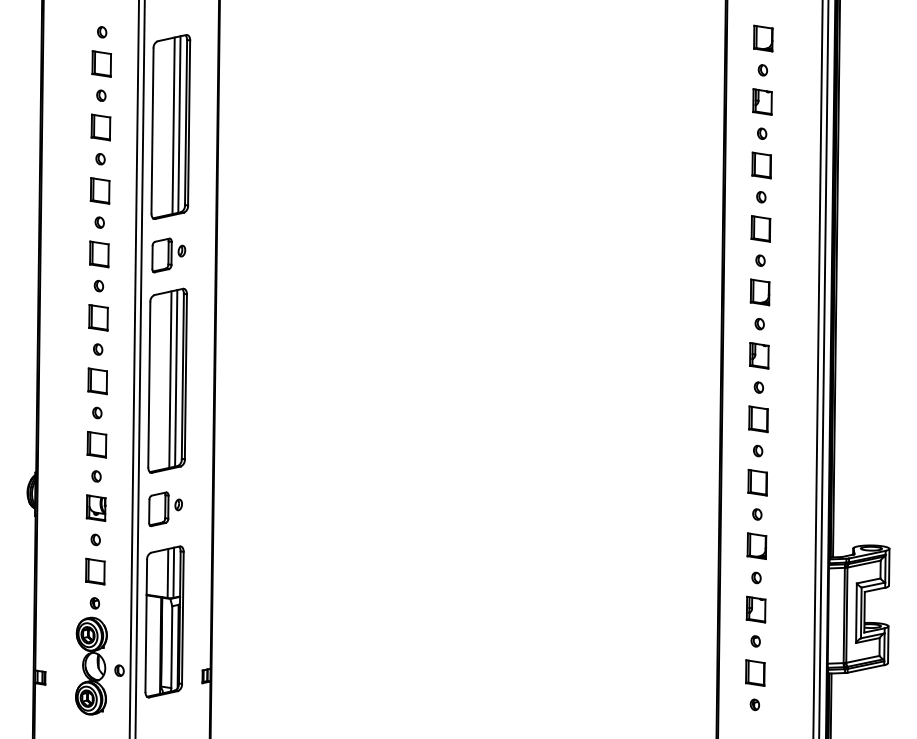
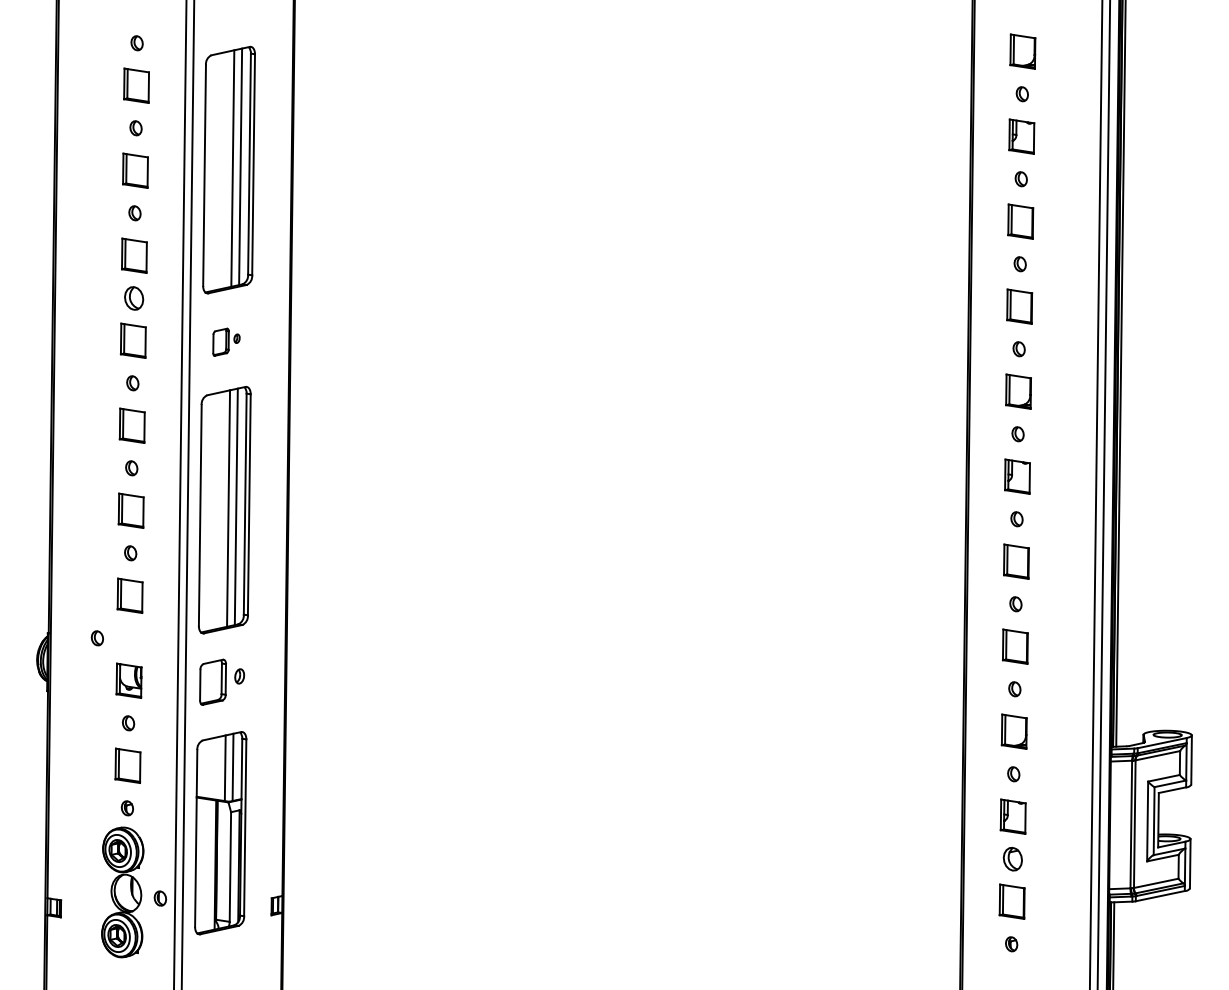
part: (99, 222) -> (133, 298), size x1.6
part: (168, 255) -> (225, 342), size x0.6
part: (96, 476) -> (97, 638), moved
part: (755, 641) -> (1012, 859), size x1.6

